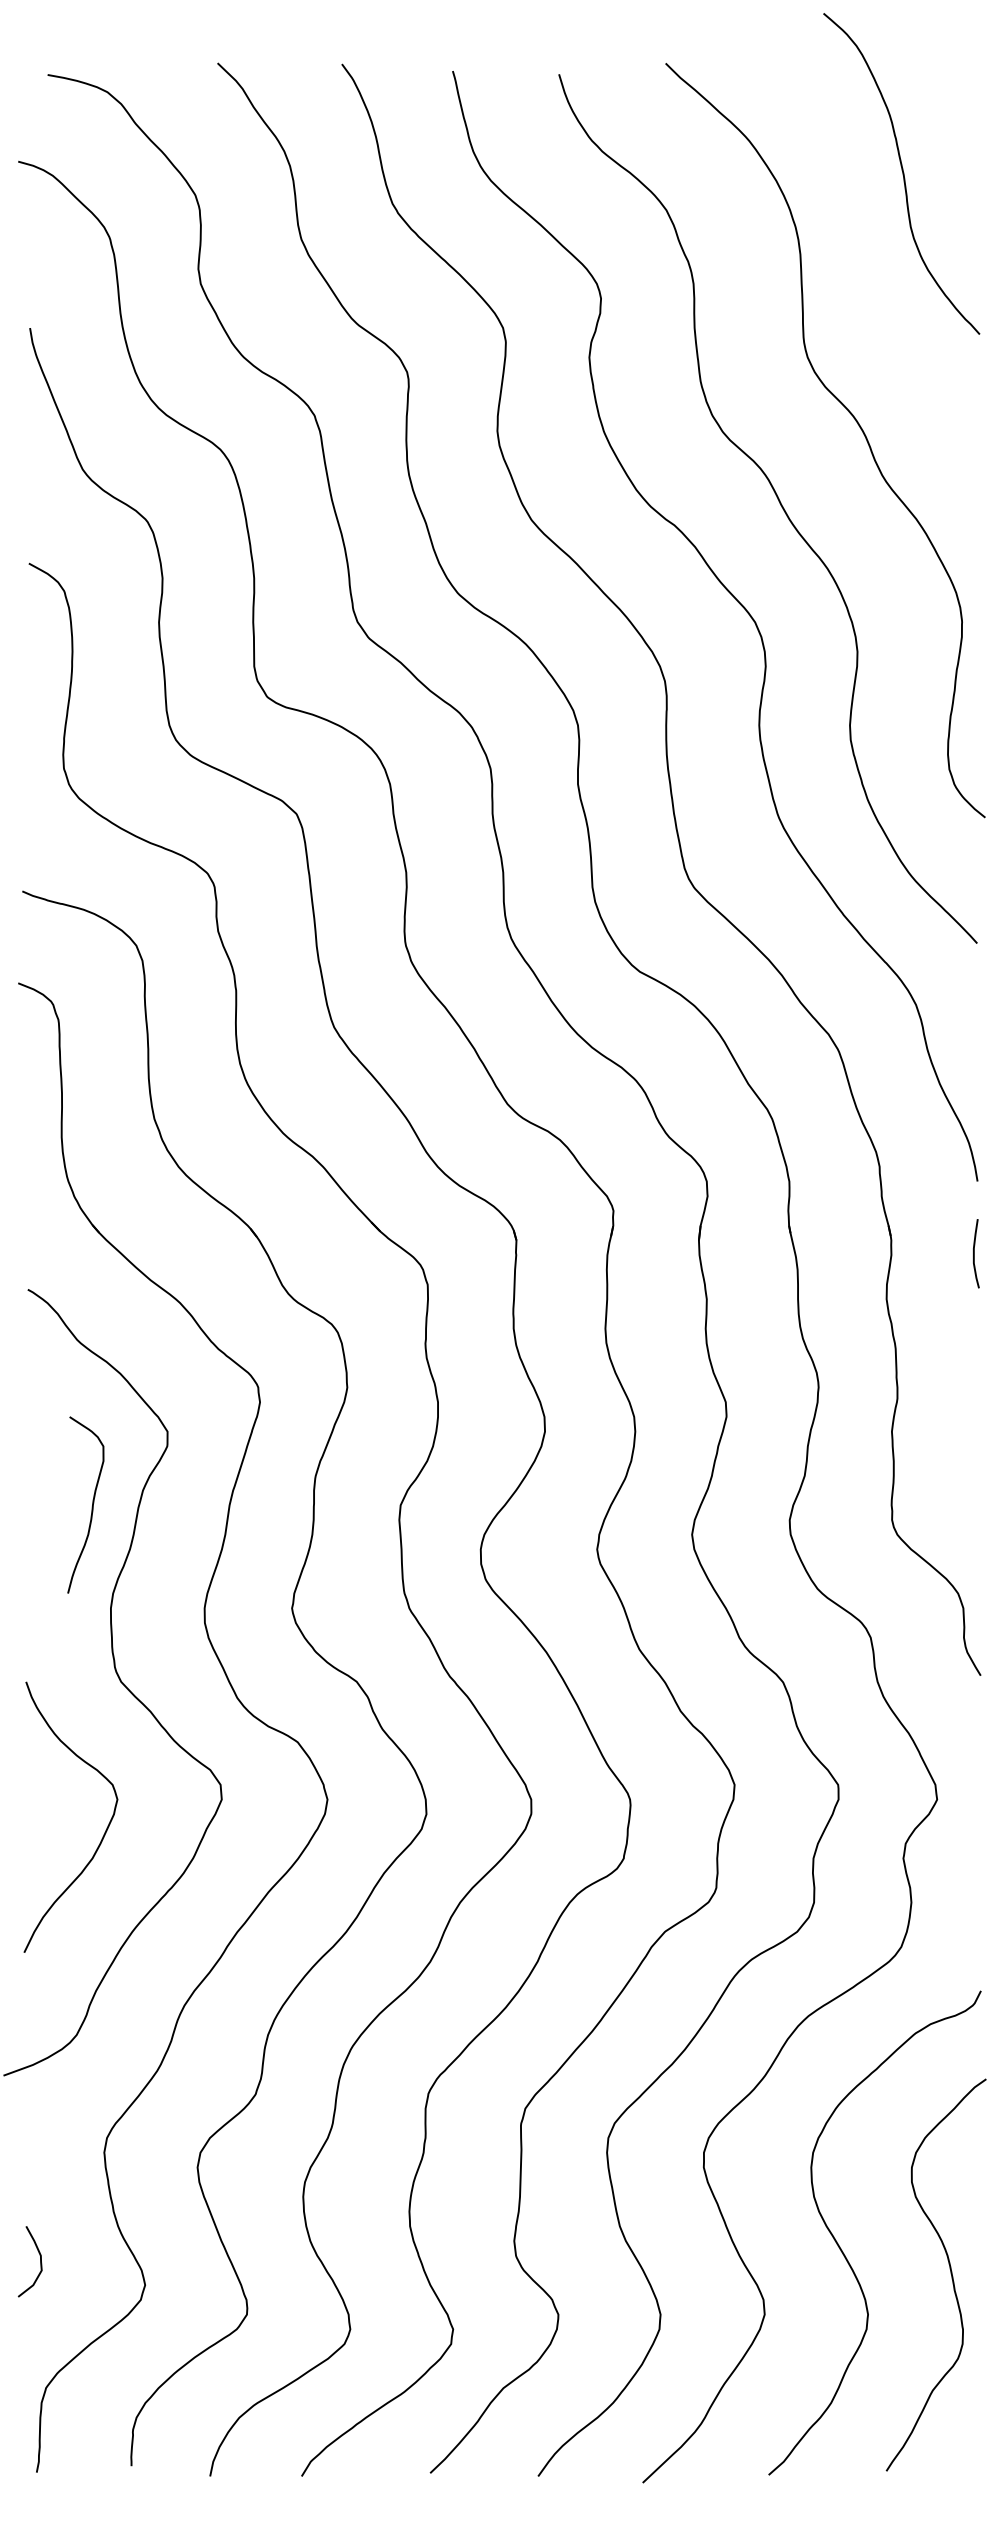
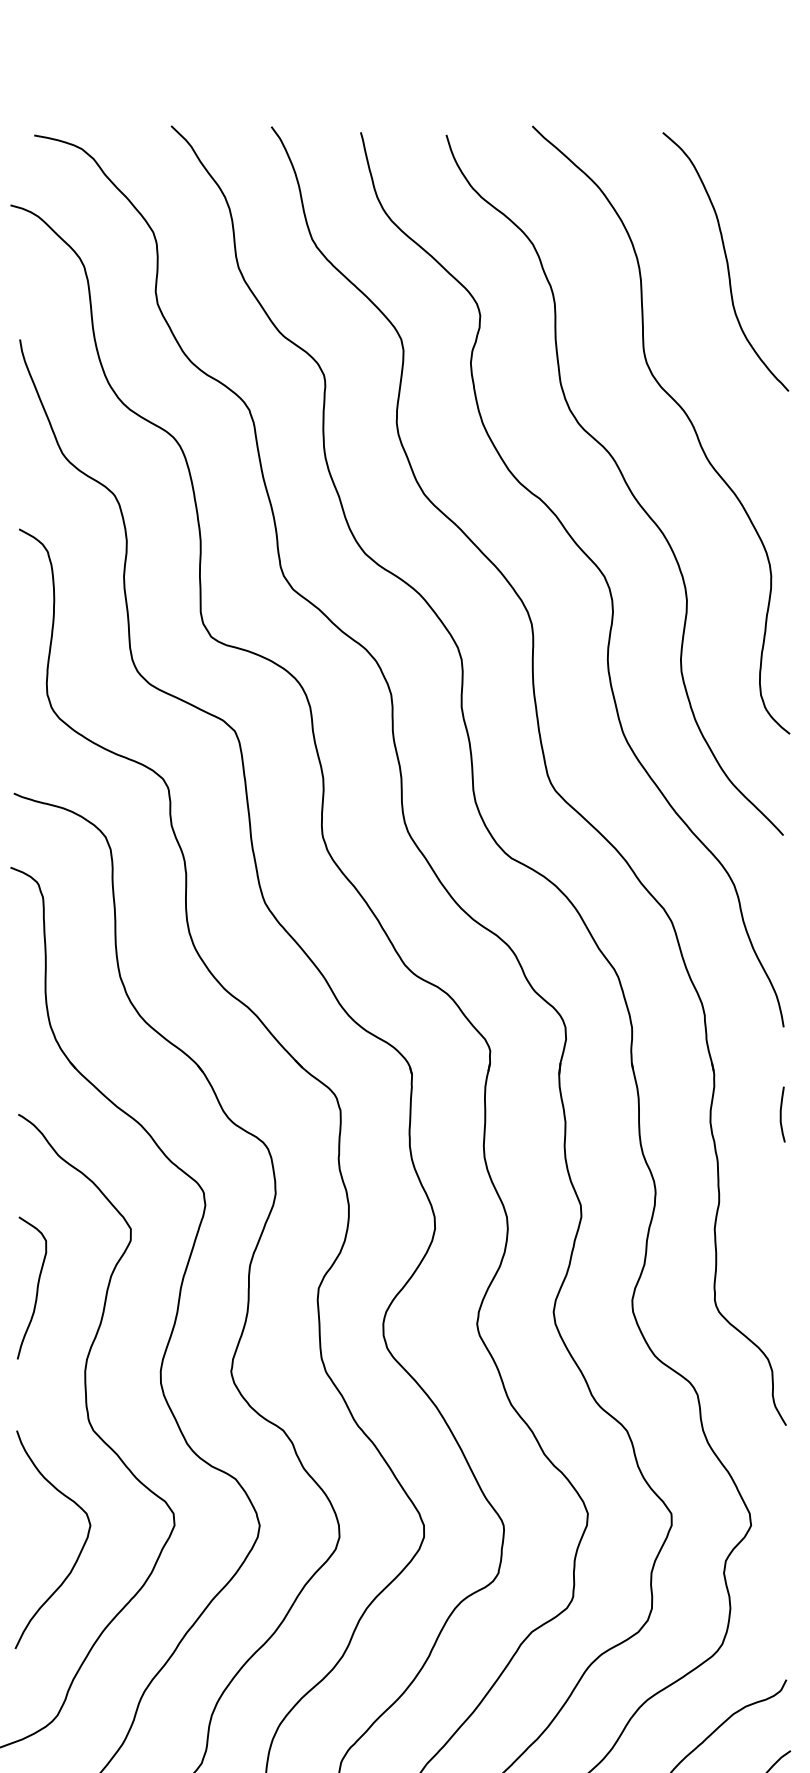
curve: (902, 173) -> (726, 261), moved
curve: (974, 1253) -> (781, 1114), moved
curve: (91, 1506) -> (36, 1289), moved

